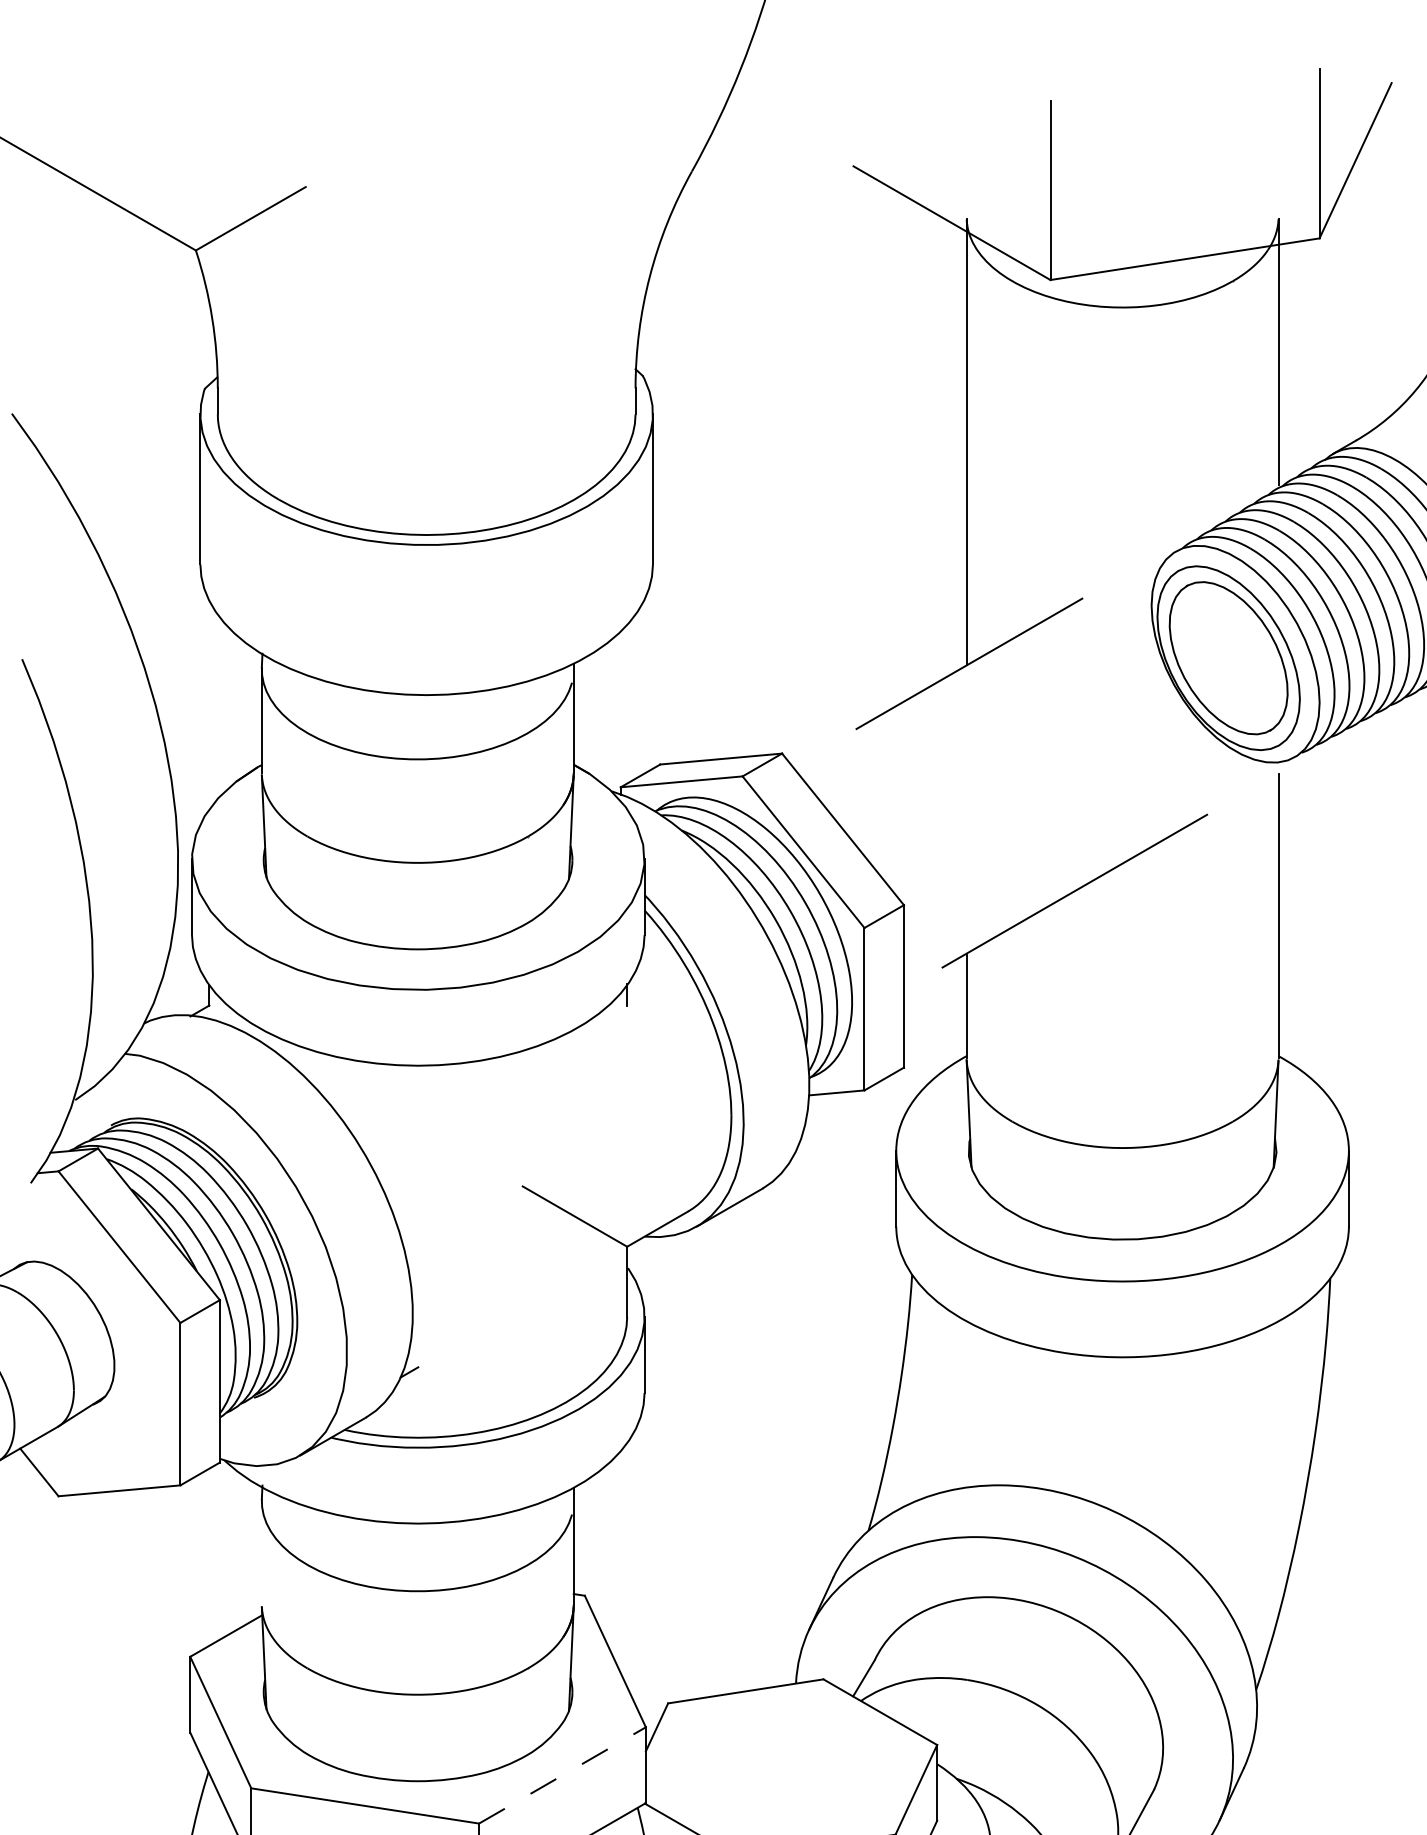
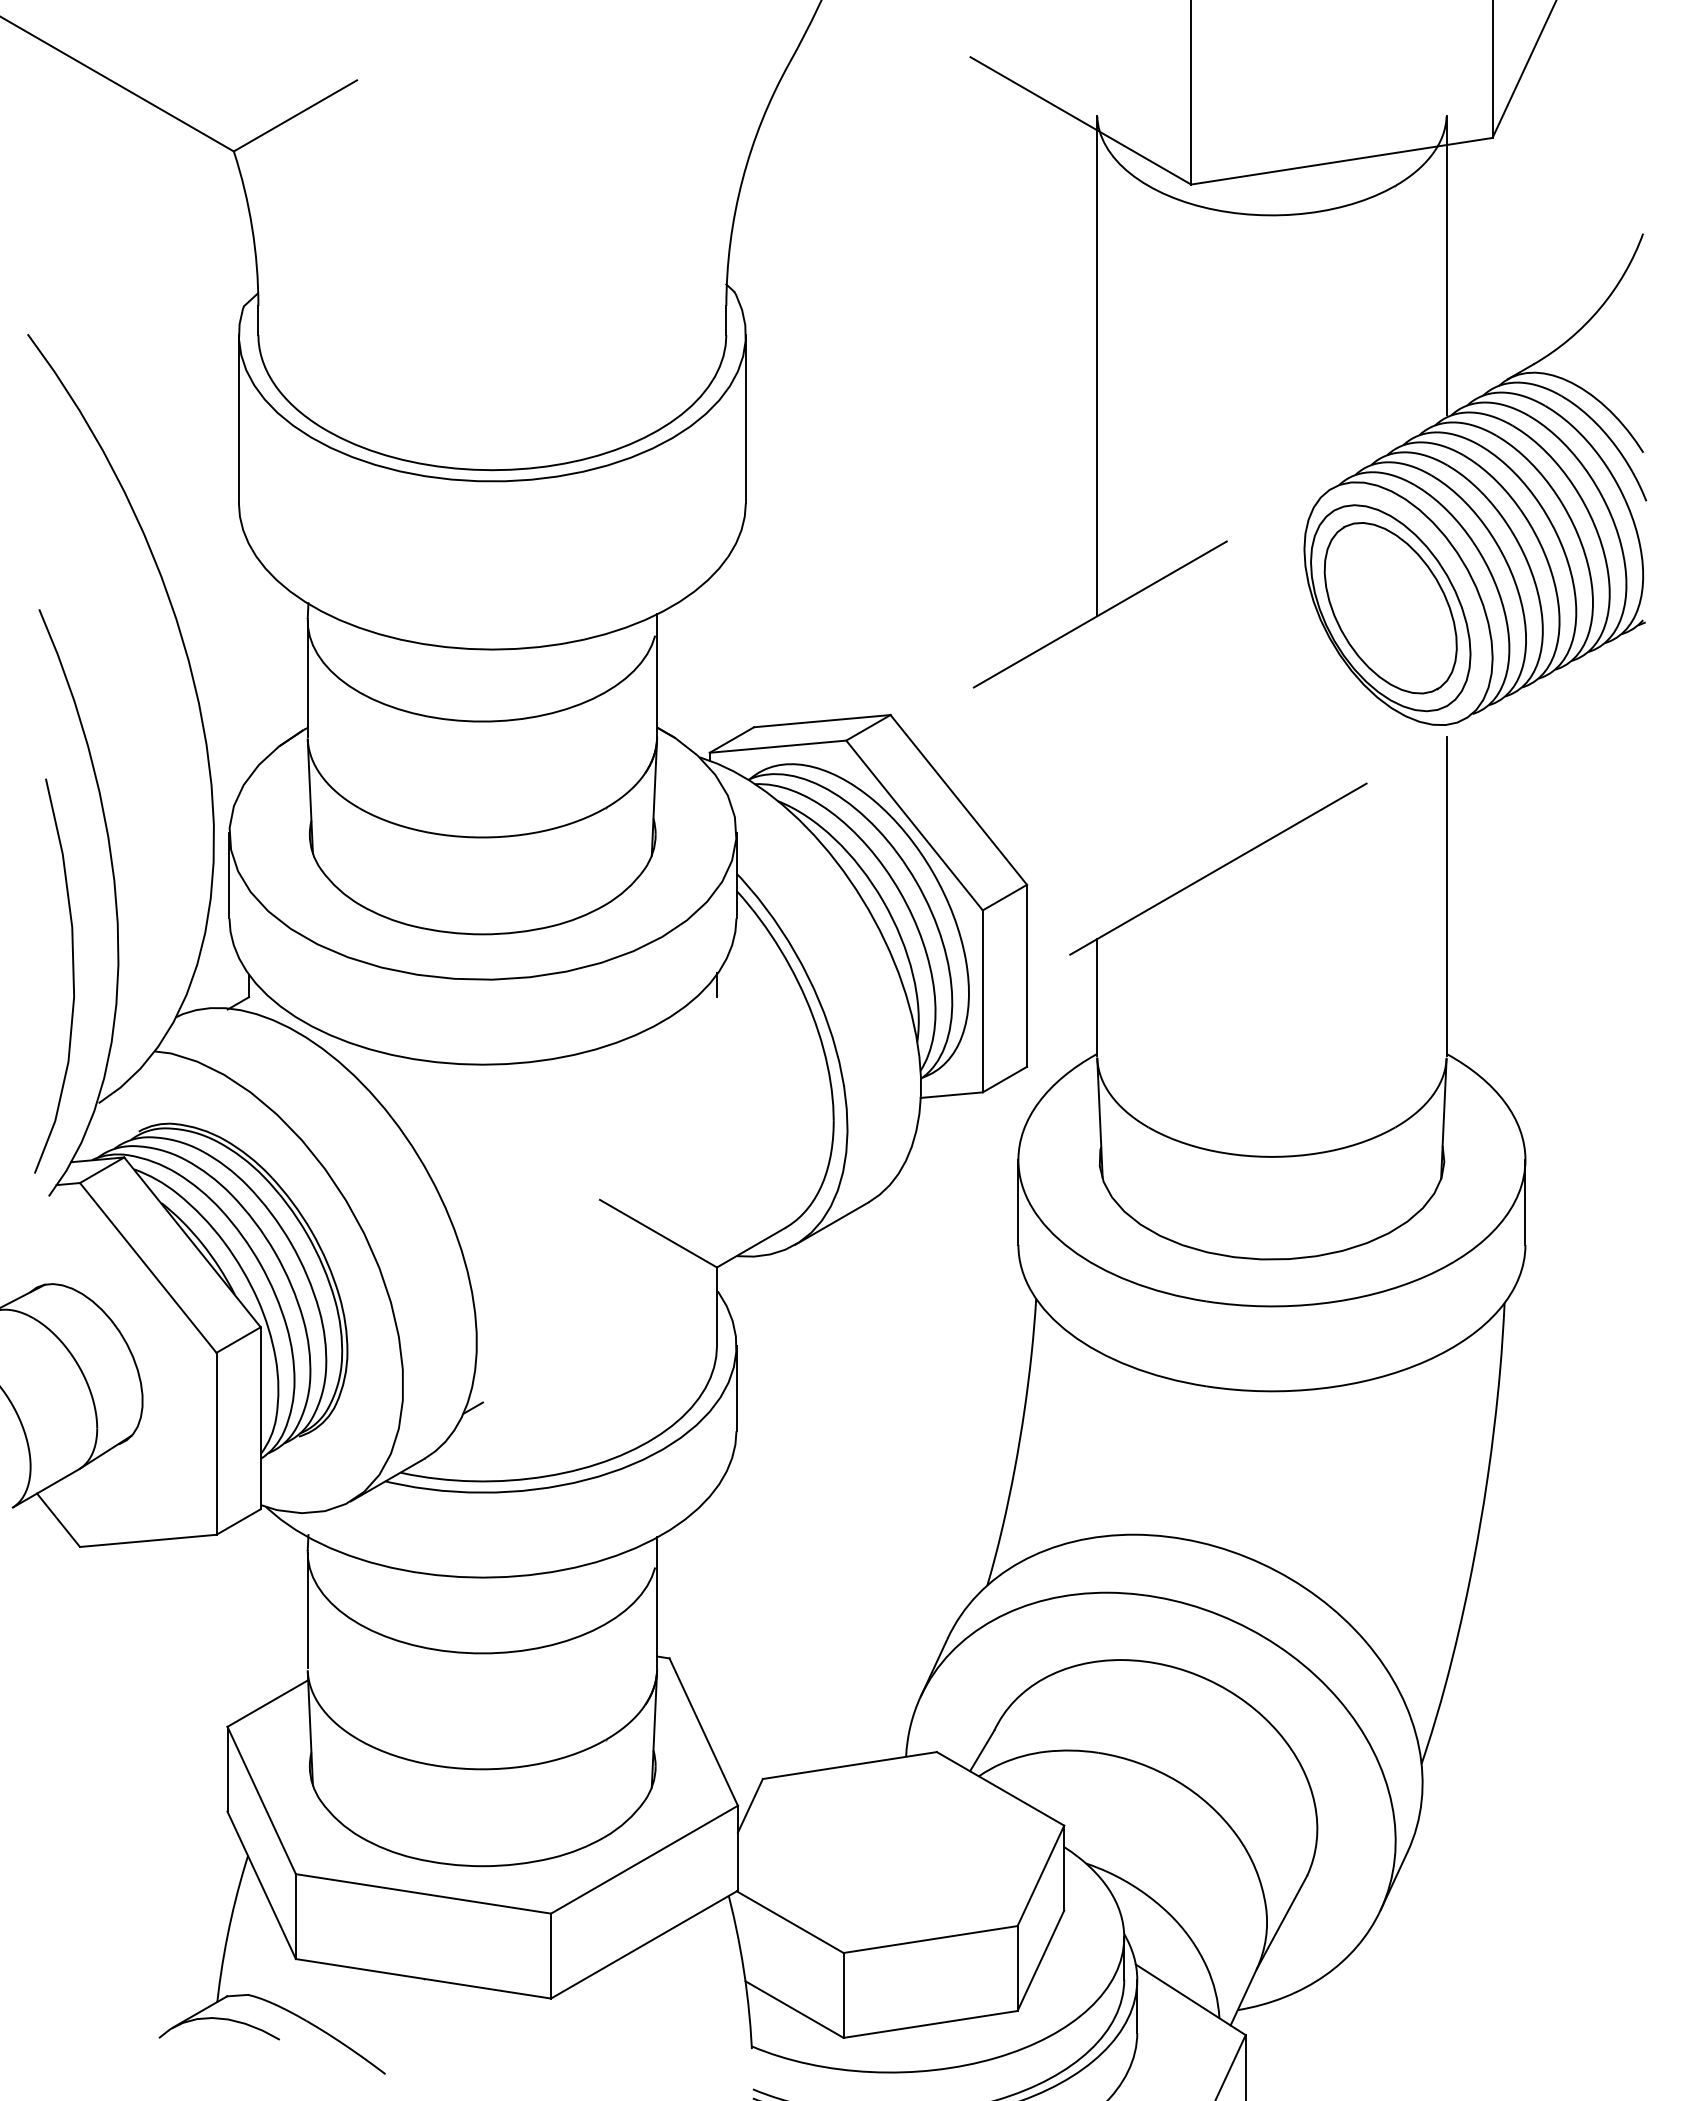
curve: (51, 986) -> (72, 975), added
line: (261, 1552) -> (307, 1610), added
line: (562, 1775) -> (644, 1859), dashed -> solid

